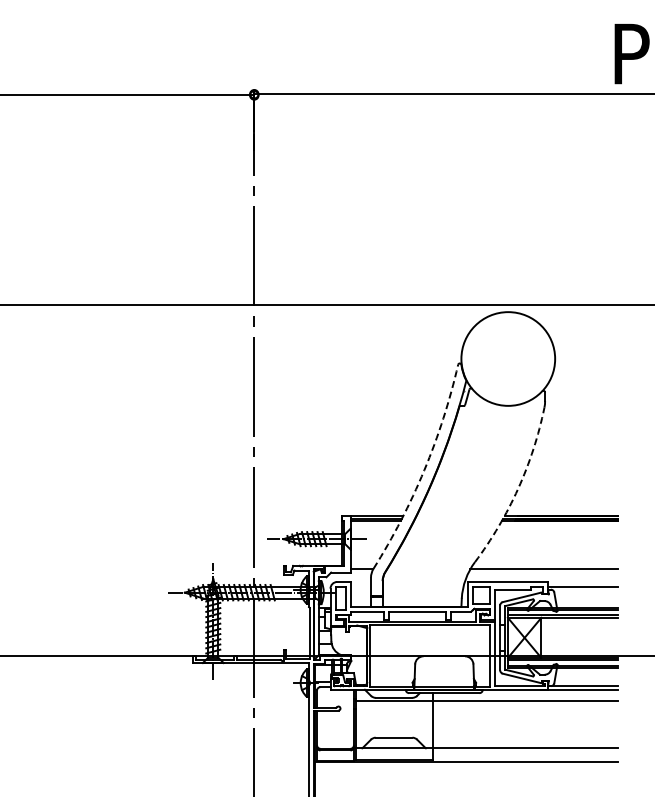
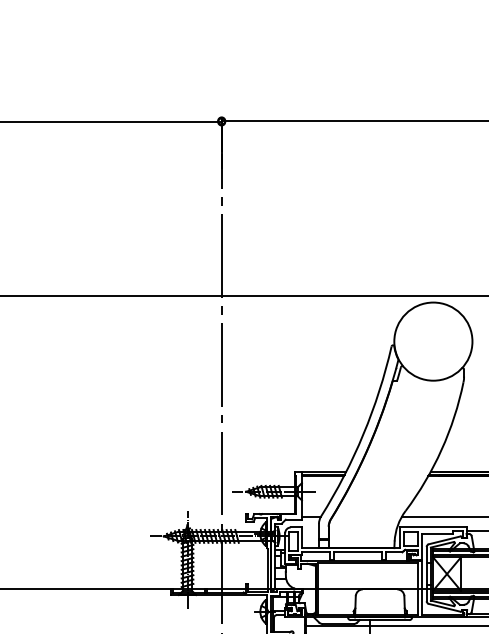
arc: (424, 470) -> (363, 434), dashed -> solid
arc: (518, 488) -> (441, 449), dashed -> solid

